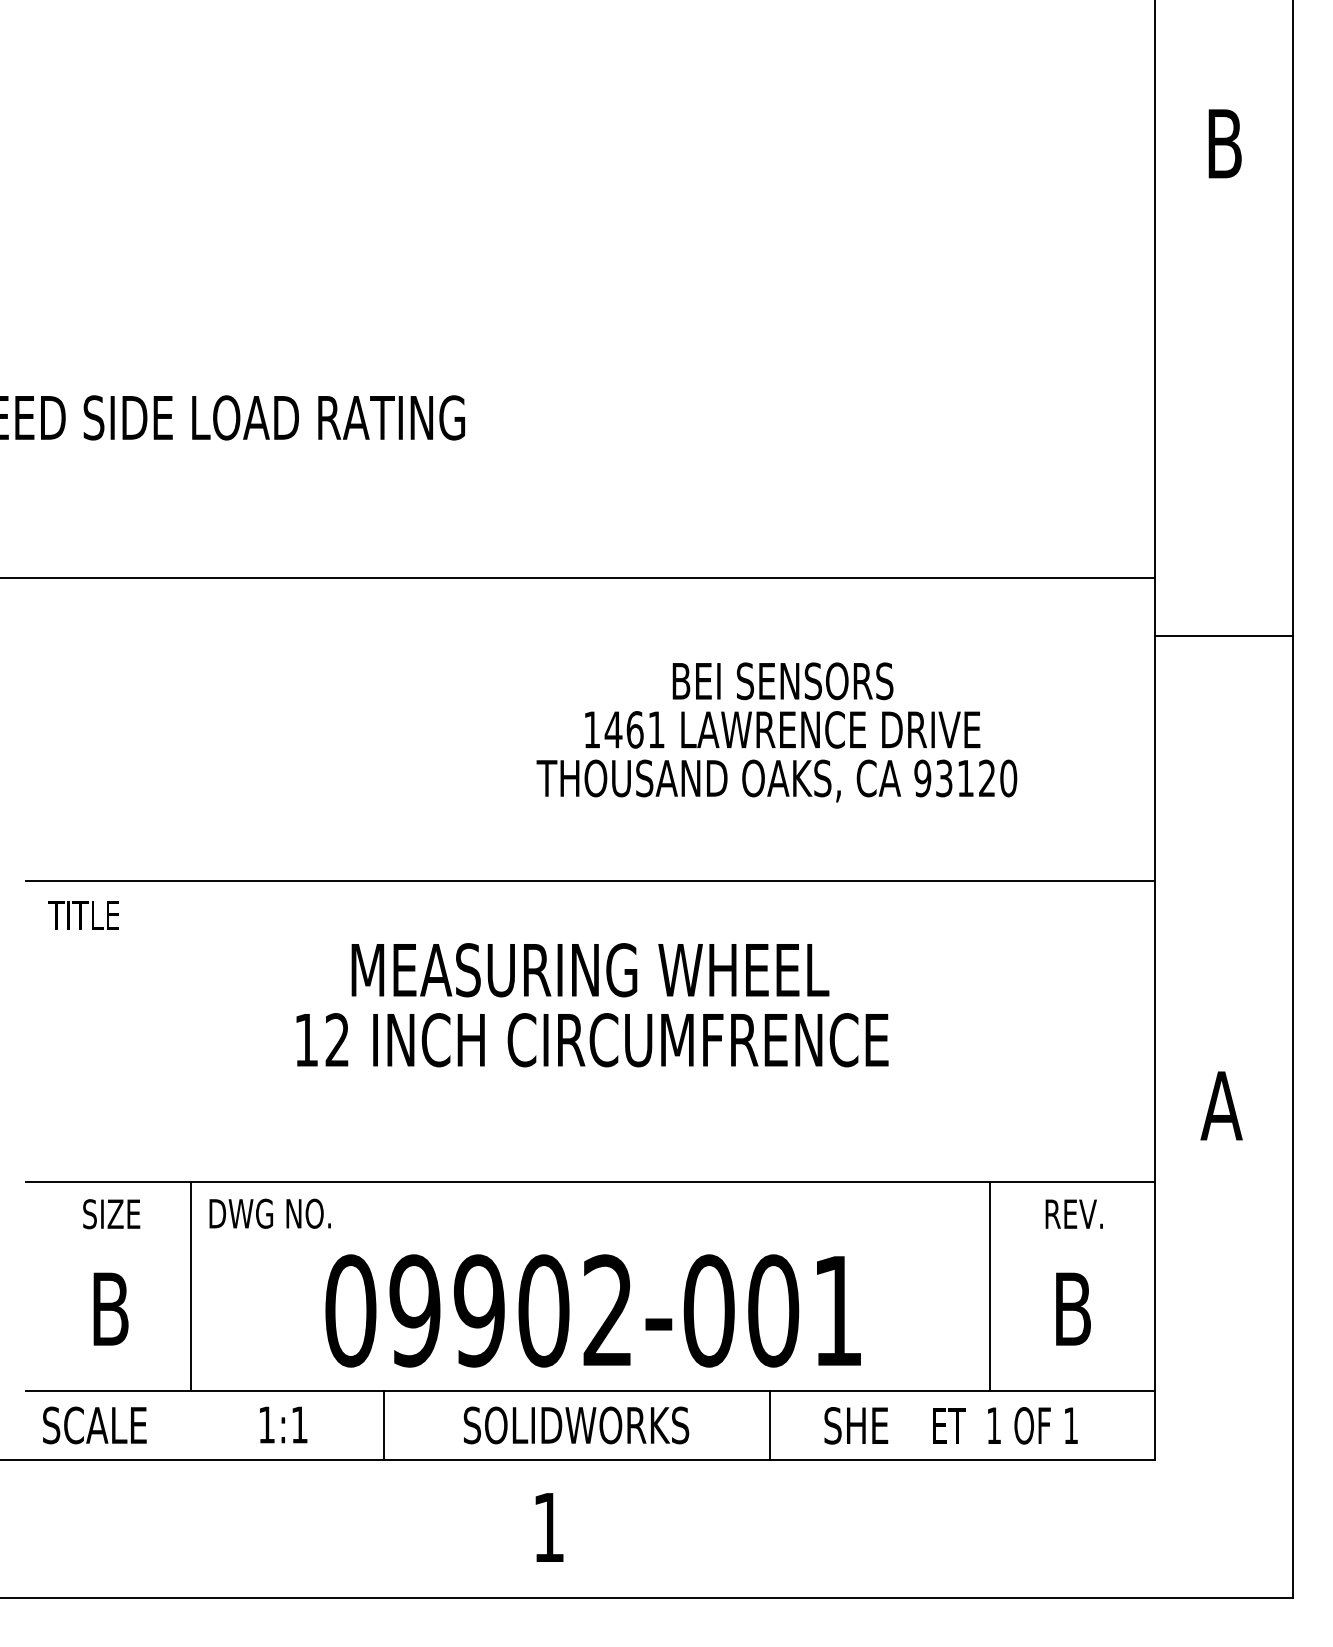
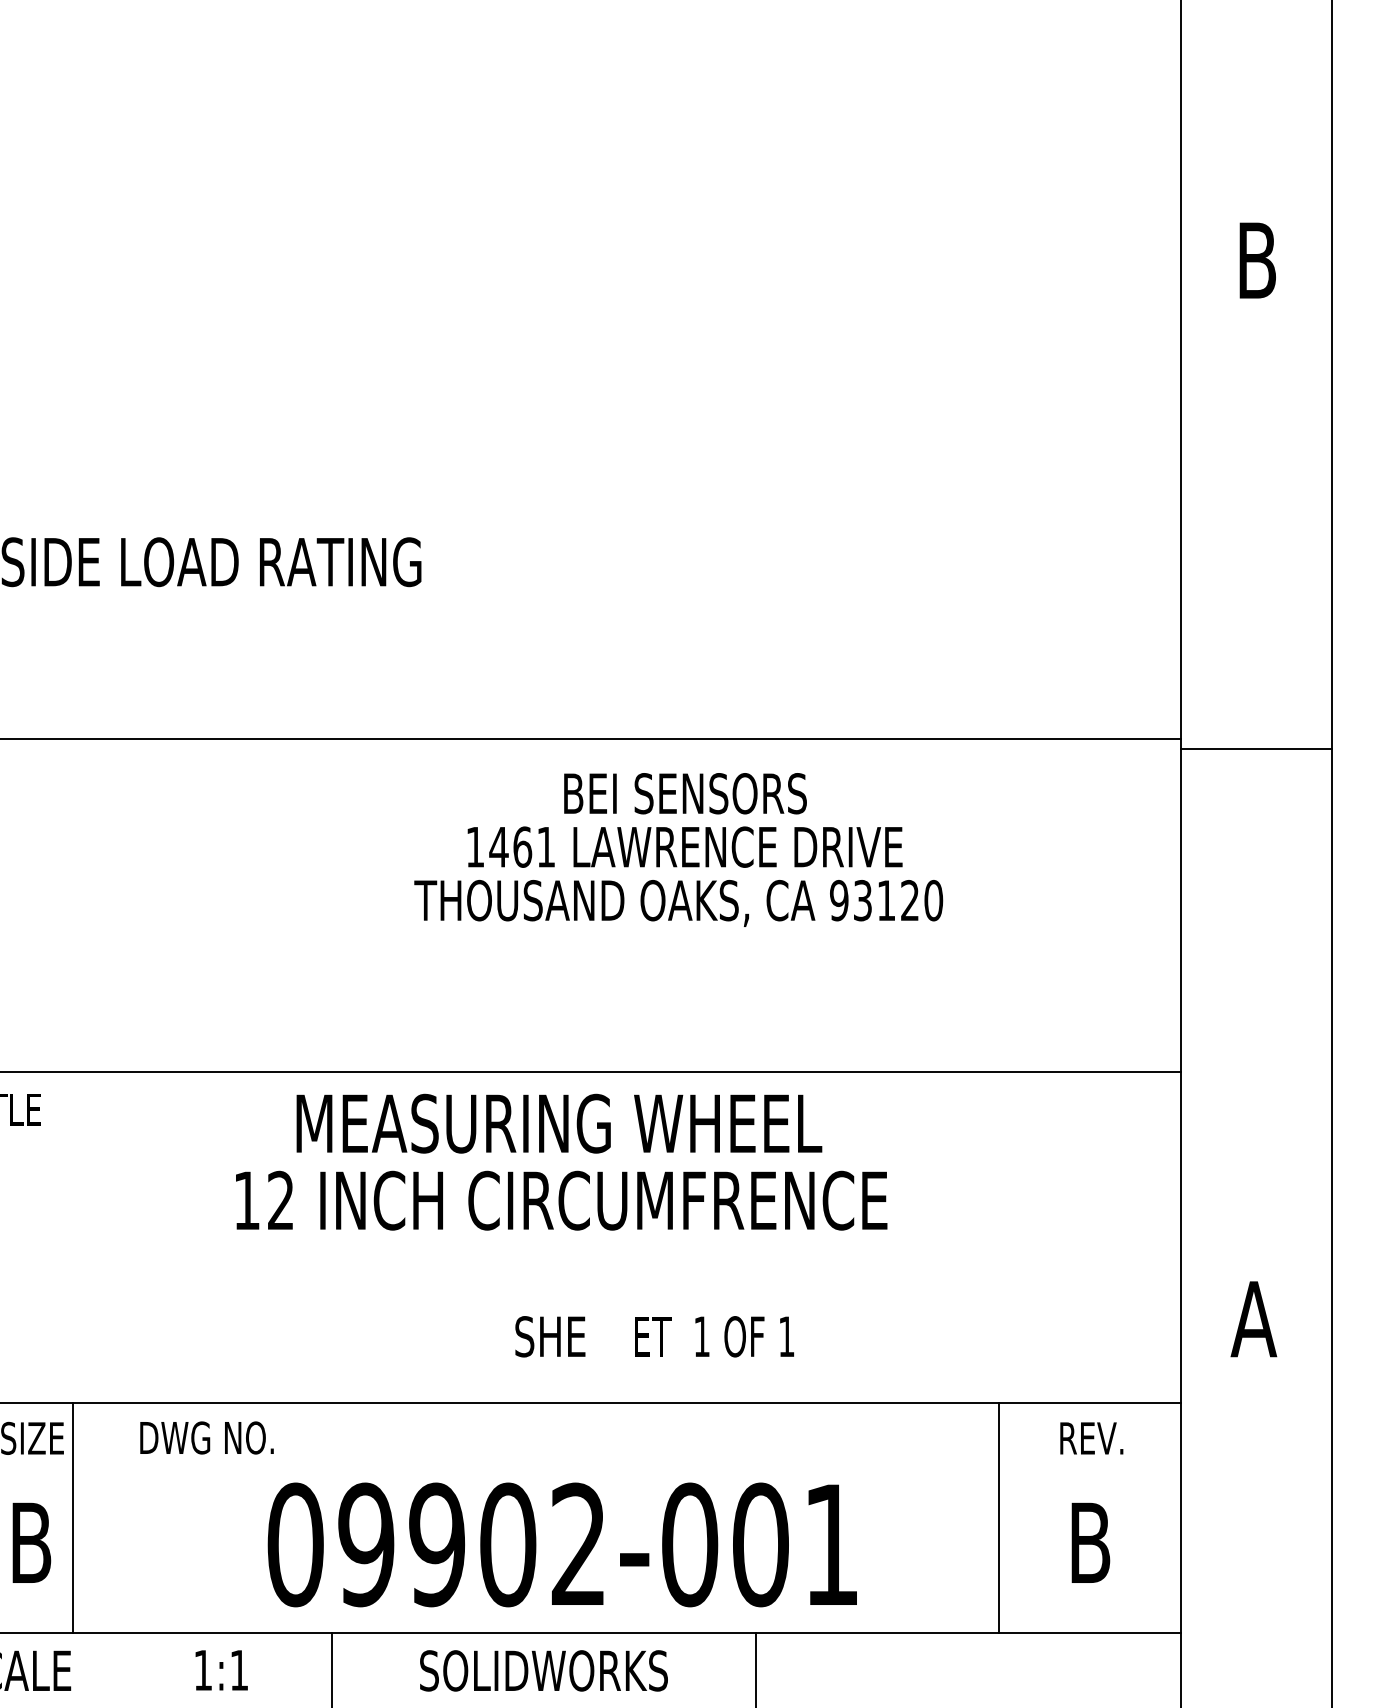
line: (1223, 635) -> (1255, 748), moved
text: (776, 732) -> (678, 850), moved
text: (592, 1005) -> (561, 1162), moved
line: (191, 1285) -> (73, 1516), moved
text: (950, 1425) -> (654, 1336), moved

